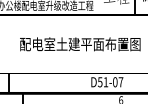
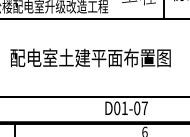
text: (100, 82) -> (117, 108), D51-07 -> D01-07

